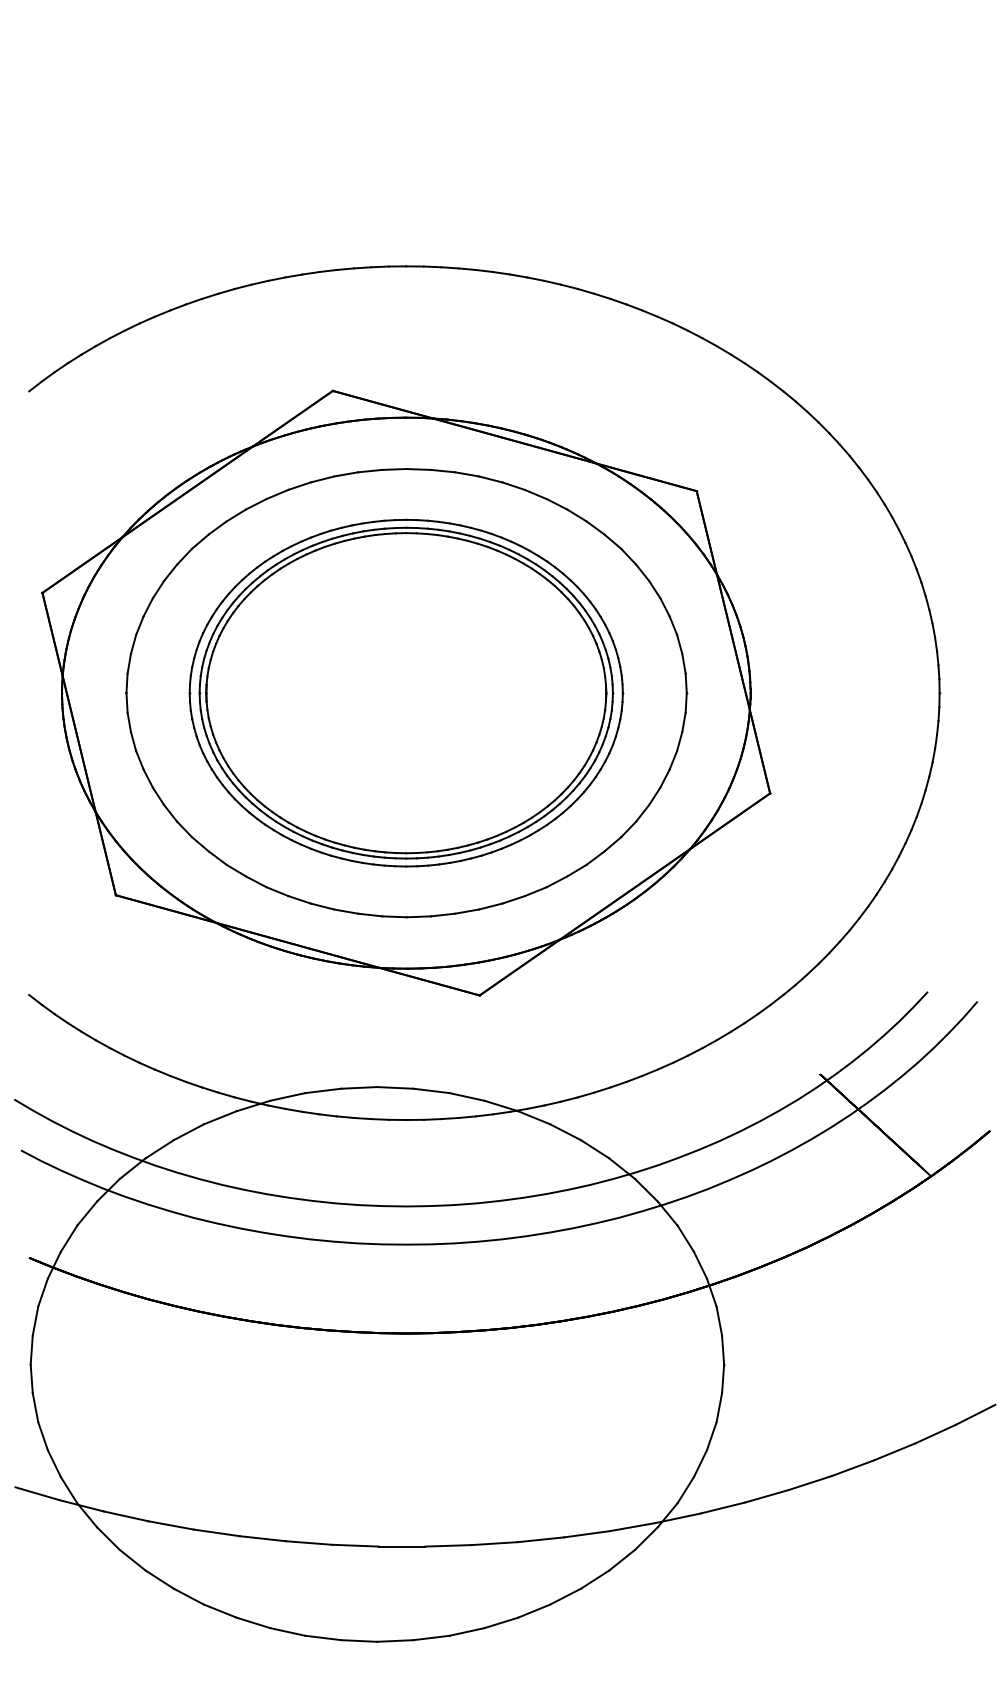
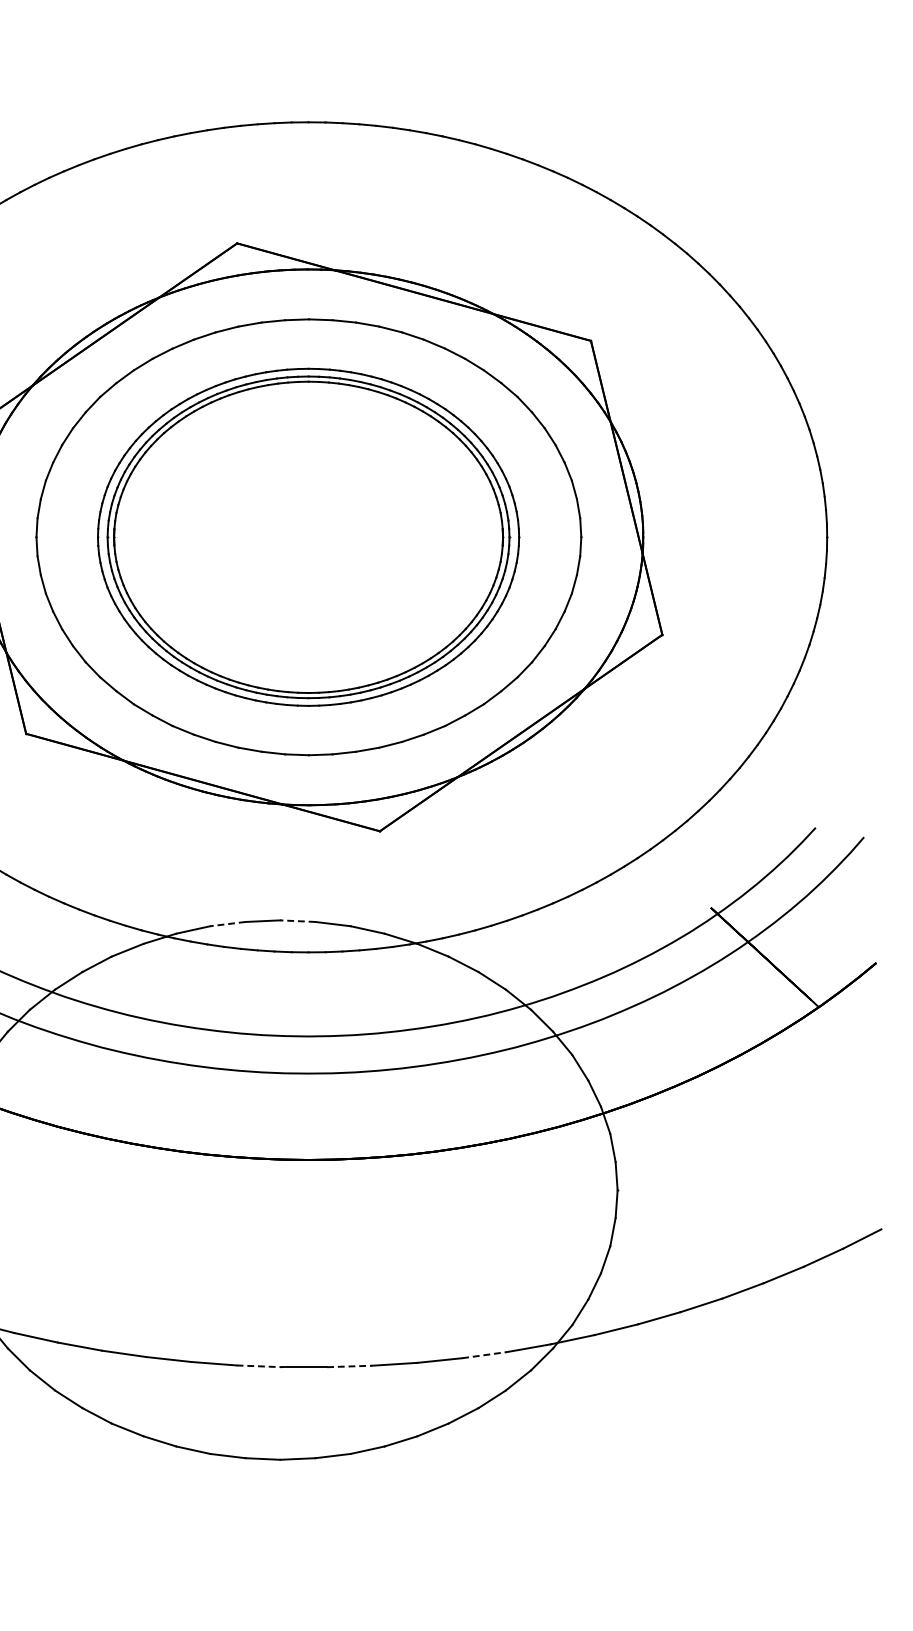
line: (394, 1087) -> (297, 920), solid -> dashed
line: (322, 1090) -> (227, 923), solid -> dashed
line: (587, 1534) -> (484, 1355), solid -> dashed
line: (356, 1545) -> (260, 1366), solid -> dashed
line: (449, 1545) -> (350, 1366), solid -> dashed

